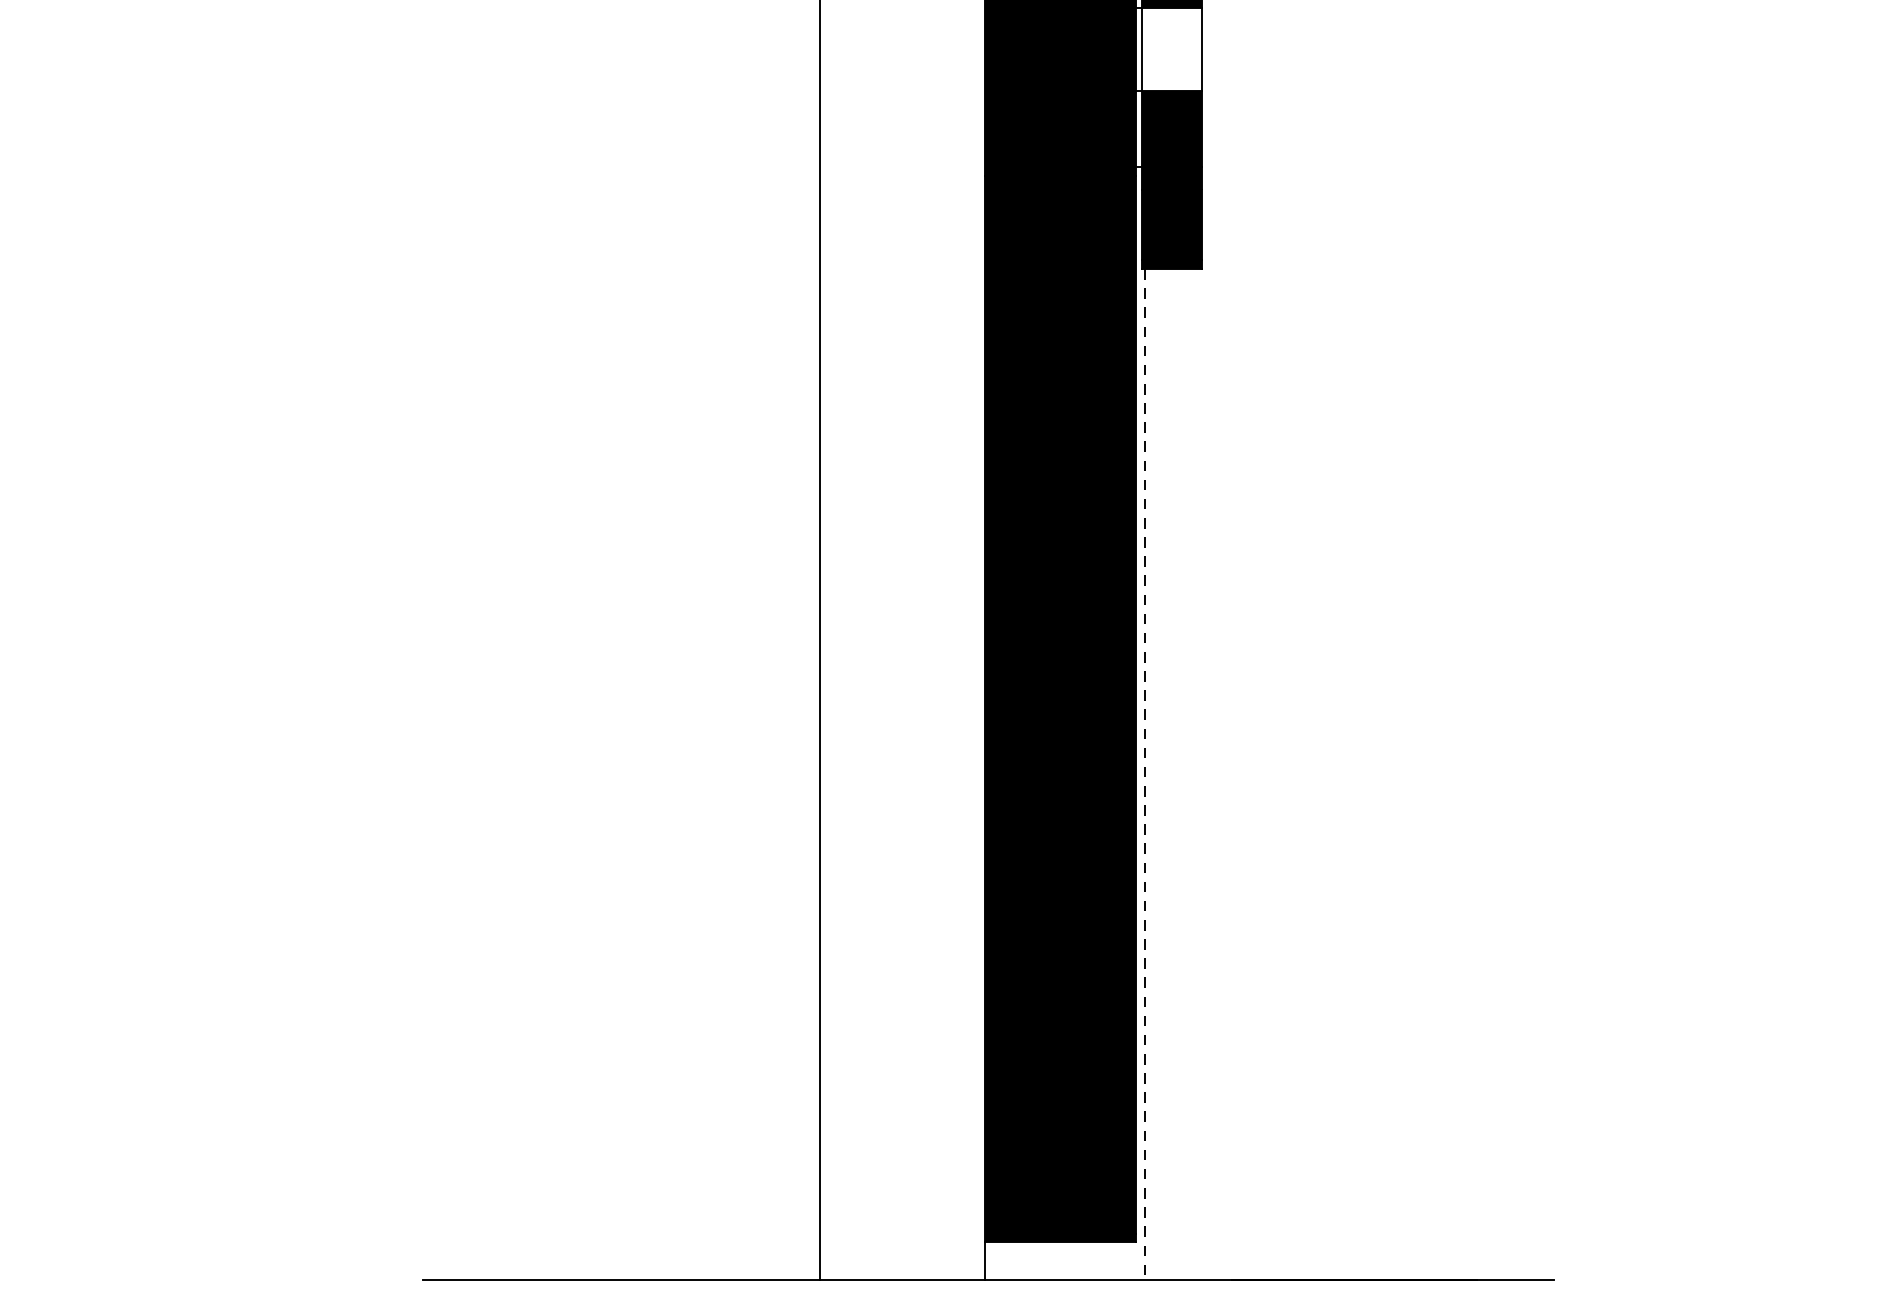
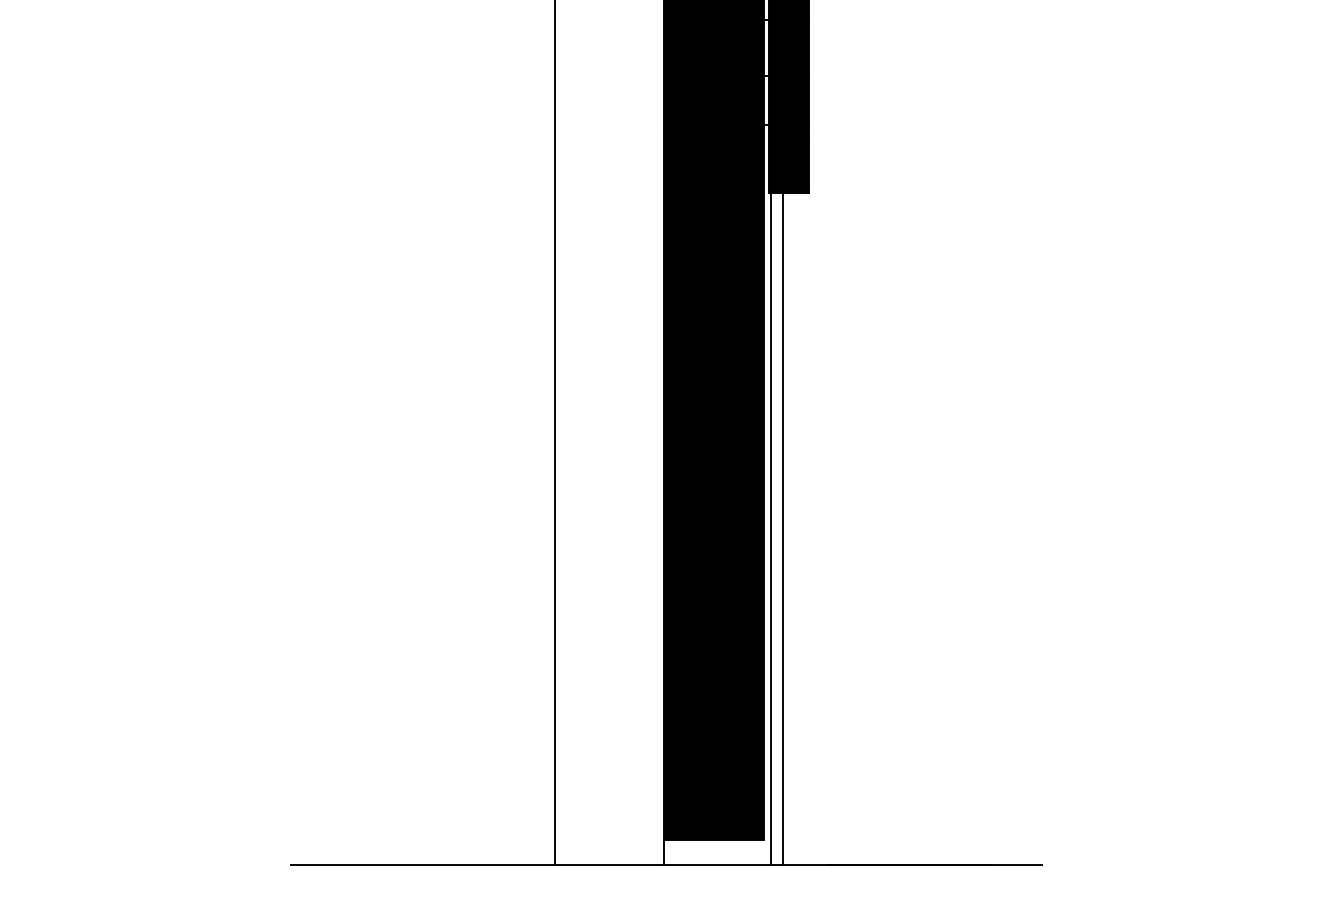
fill: (1172, 49) -> (788, 47), added
line: (1164, 773) -> (783, 528), added
line: (1144, 775) -> (770, 529), dashed -> solid

